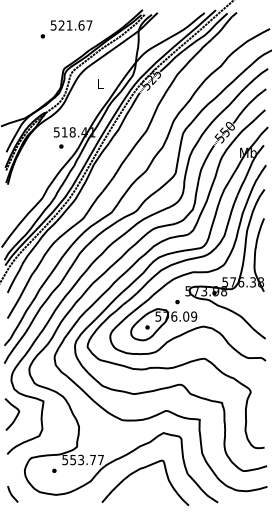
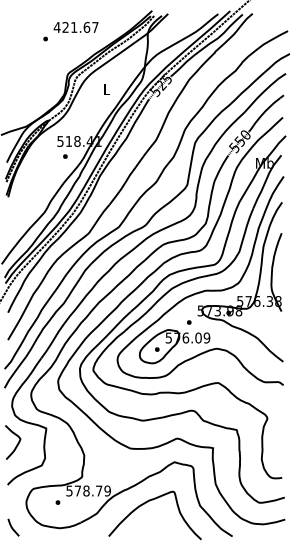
text: (53, 25) -> (56, 27), 521.67 -> 421.67
text: (86, 459) -> (92, 490), 553.77 -> 578.79

